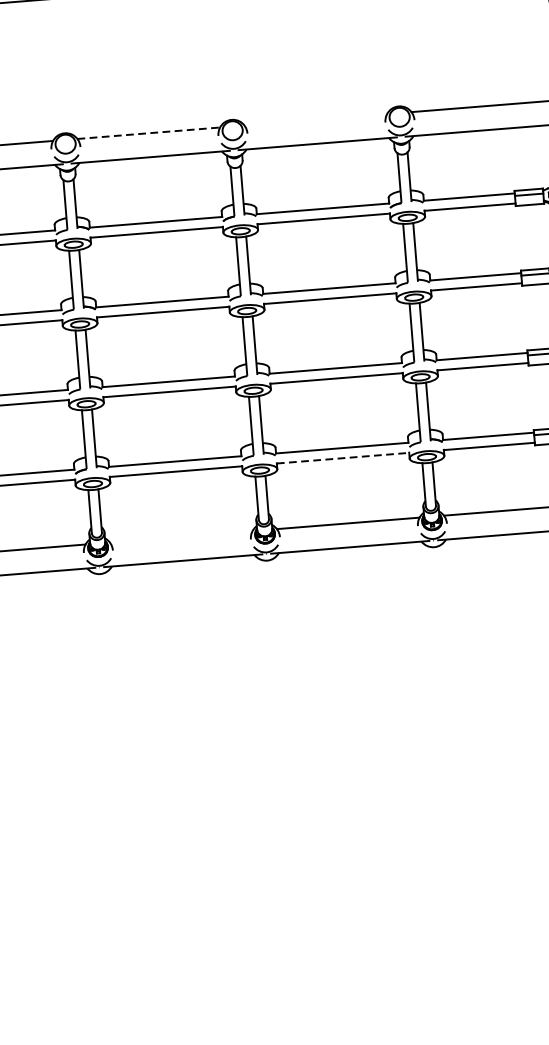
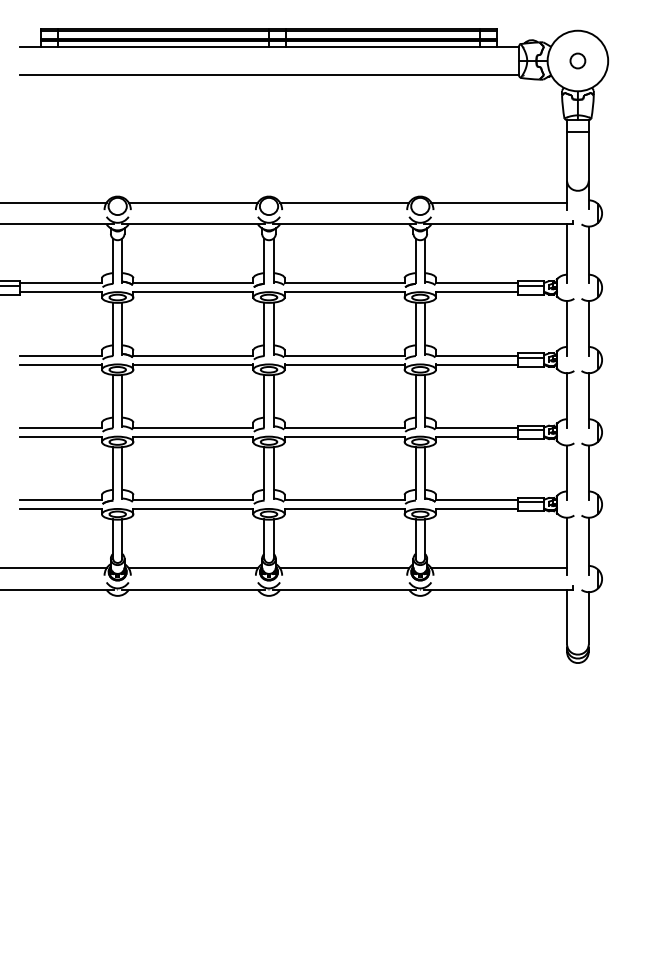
line: (315, 119) -> (344, 202), added
line: (148, 133) -> (193, 202), dashed -> solid
line: (342, 458) -> (344, 509), dashed -> solid
line: (180, 537) -> (192, 568), added

